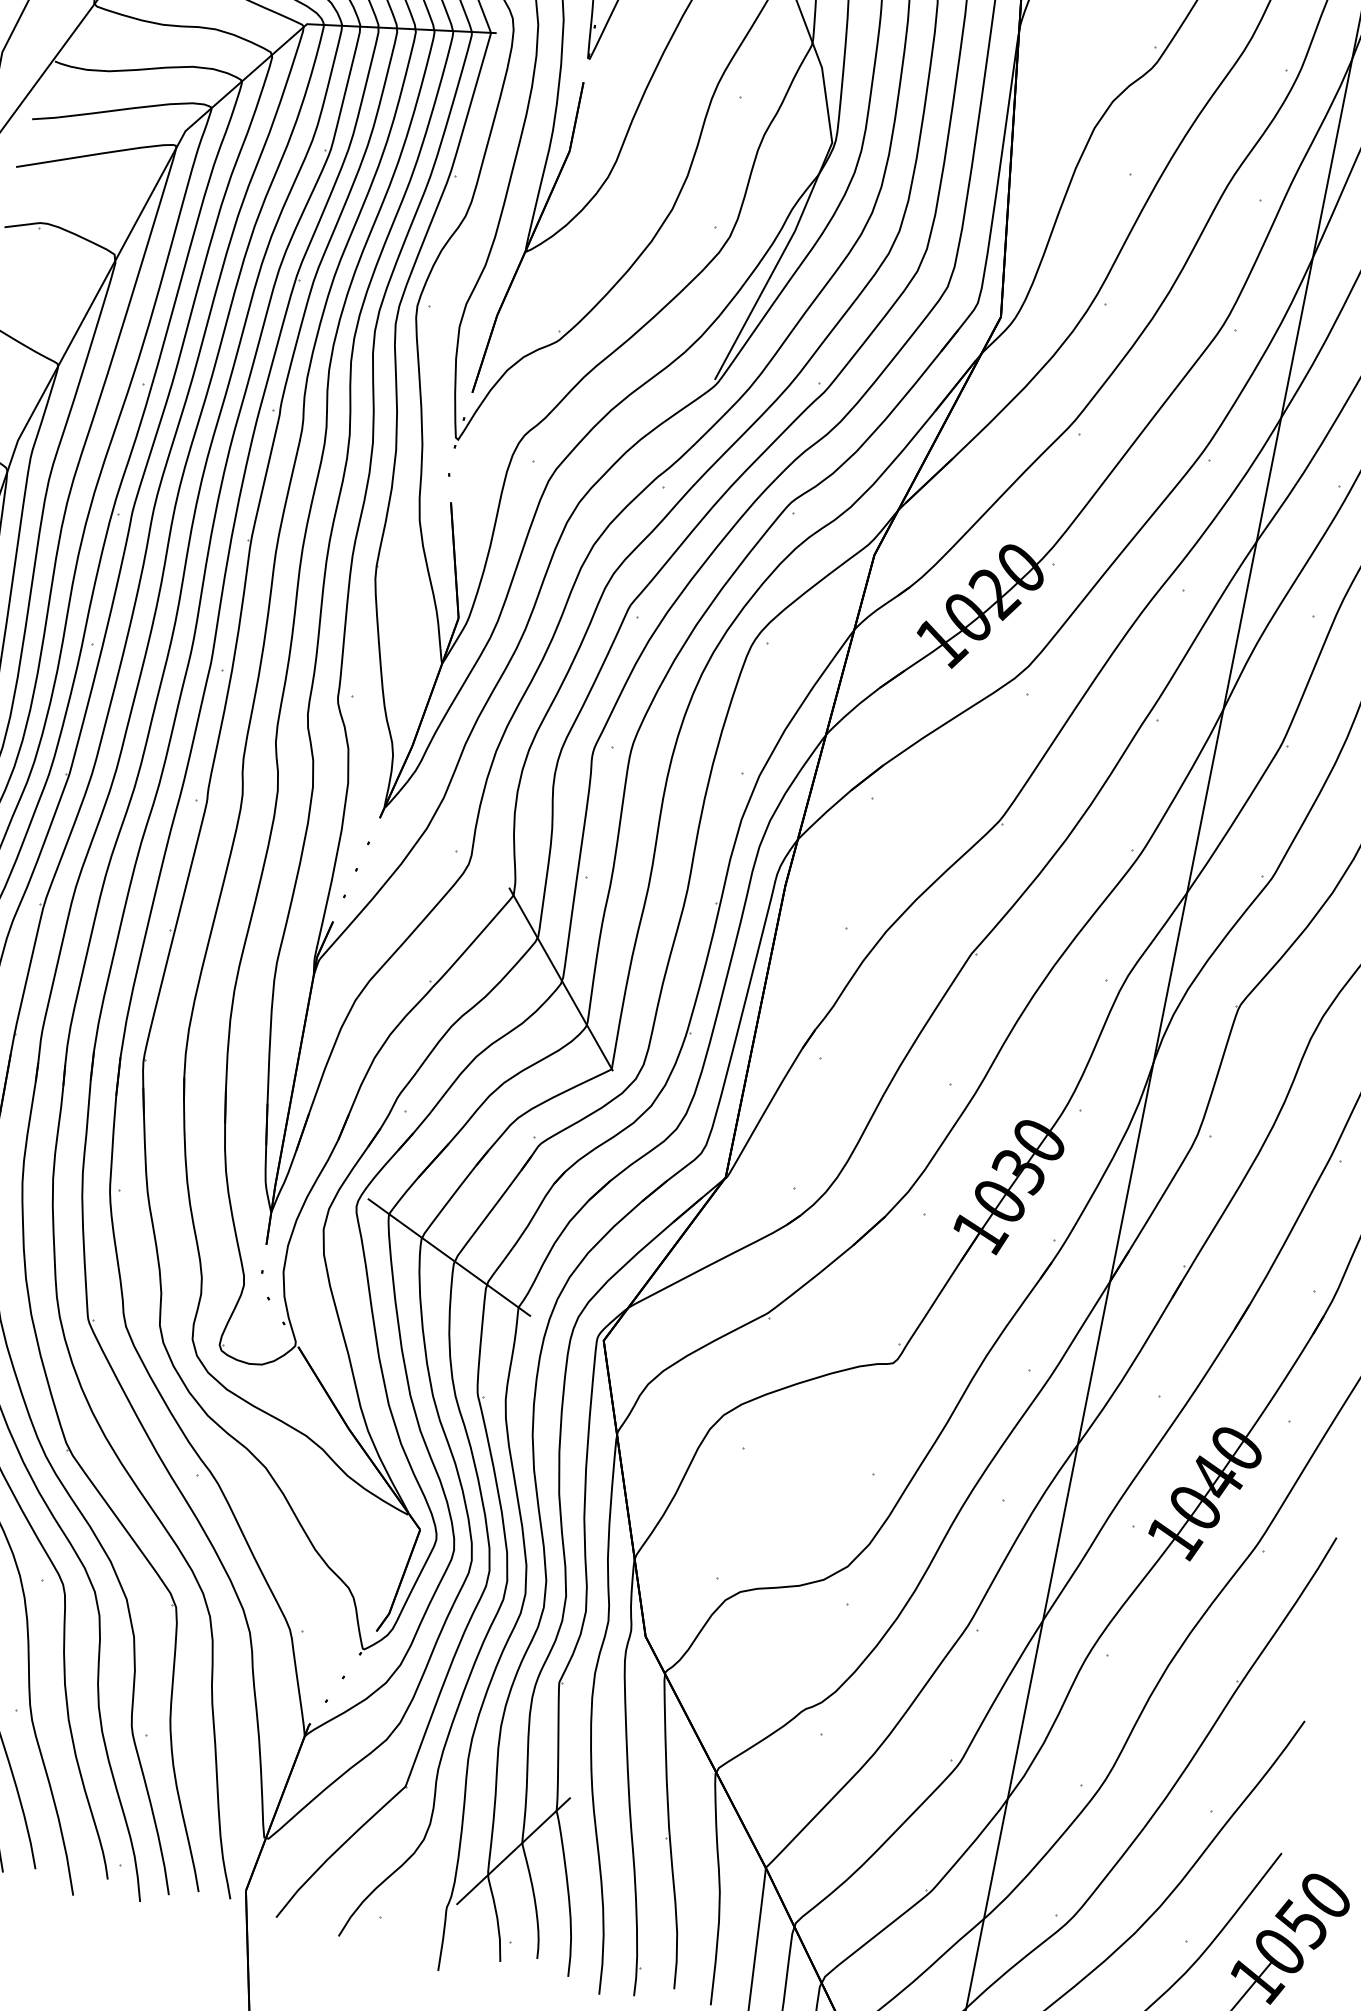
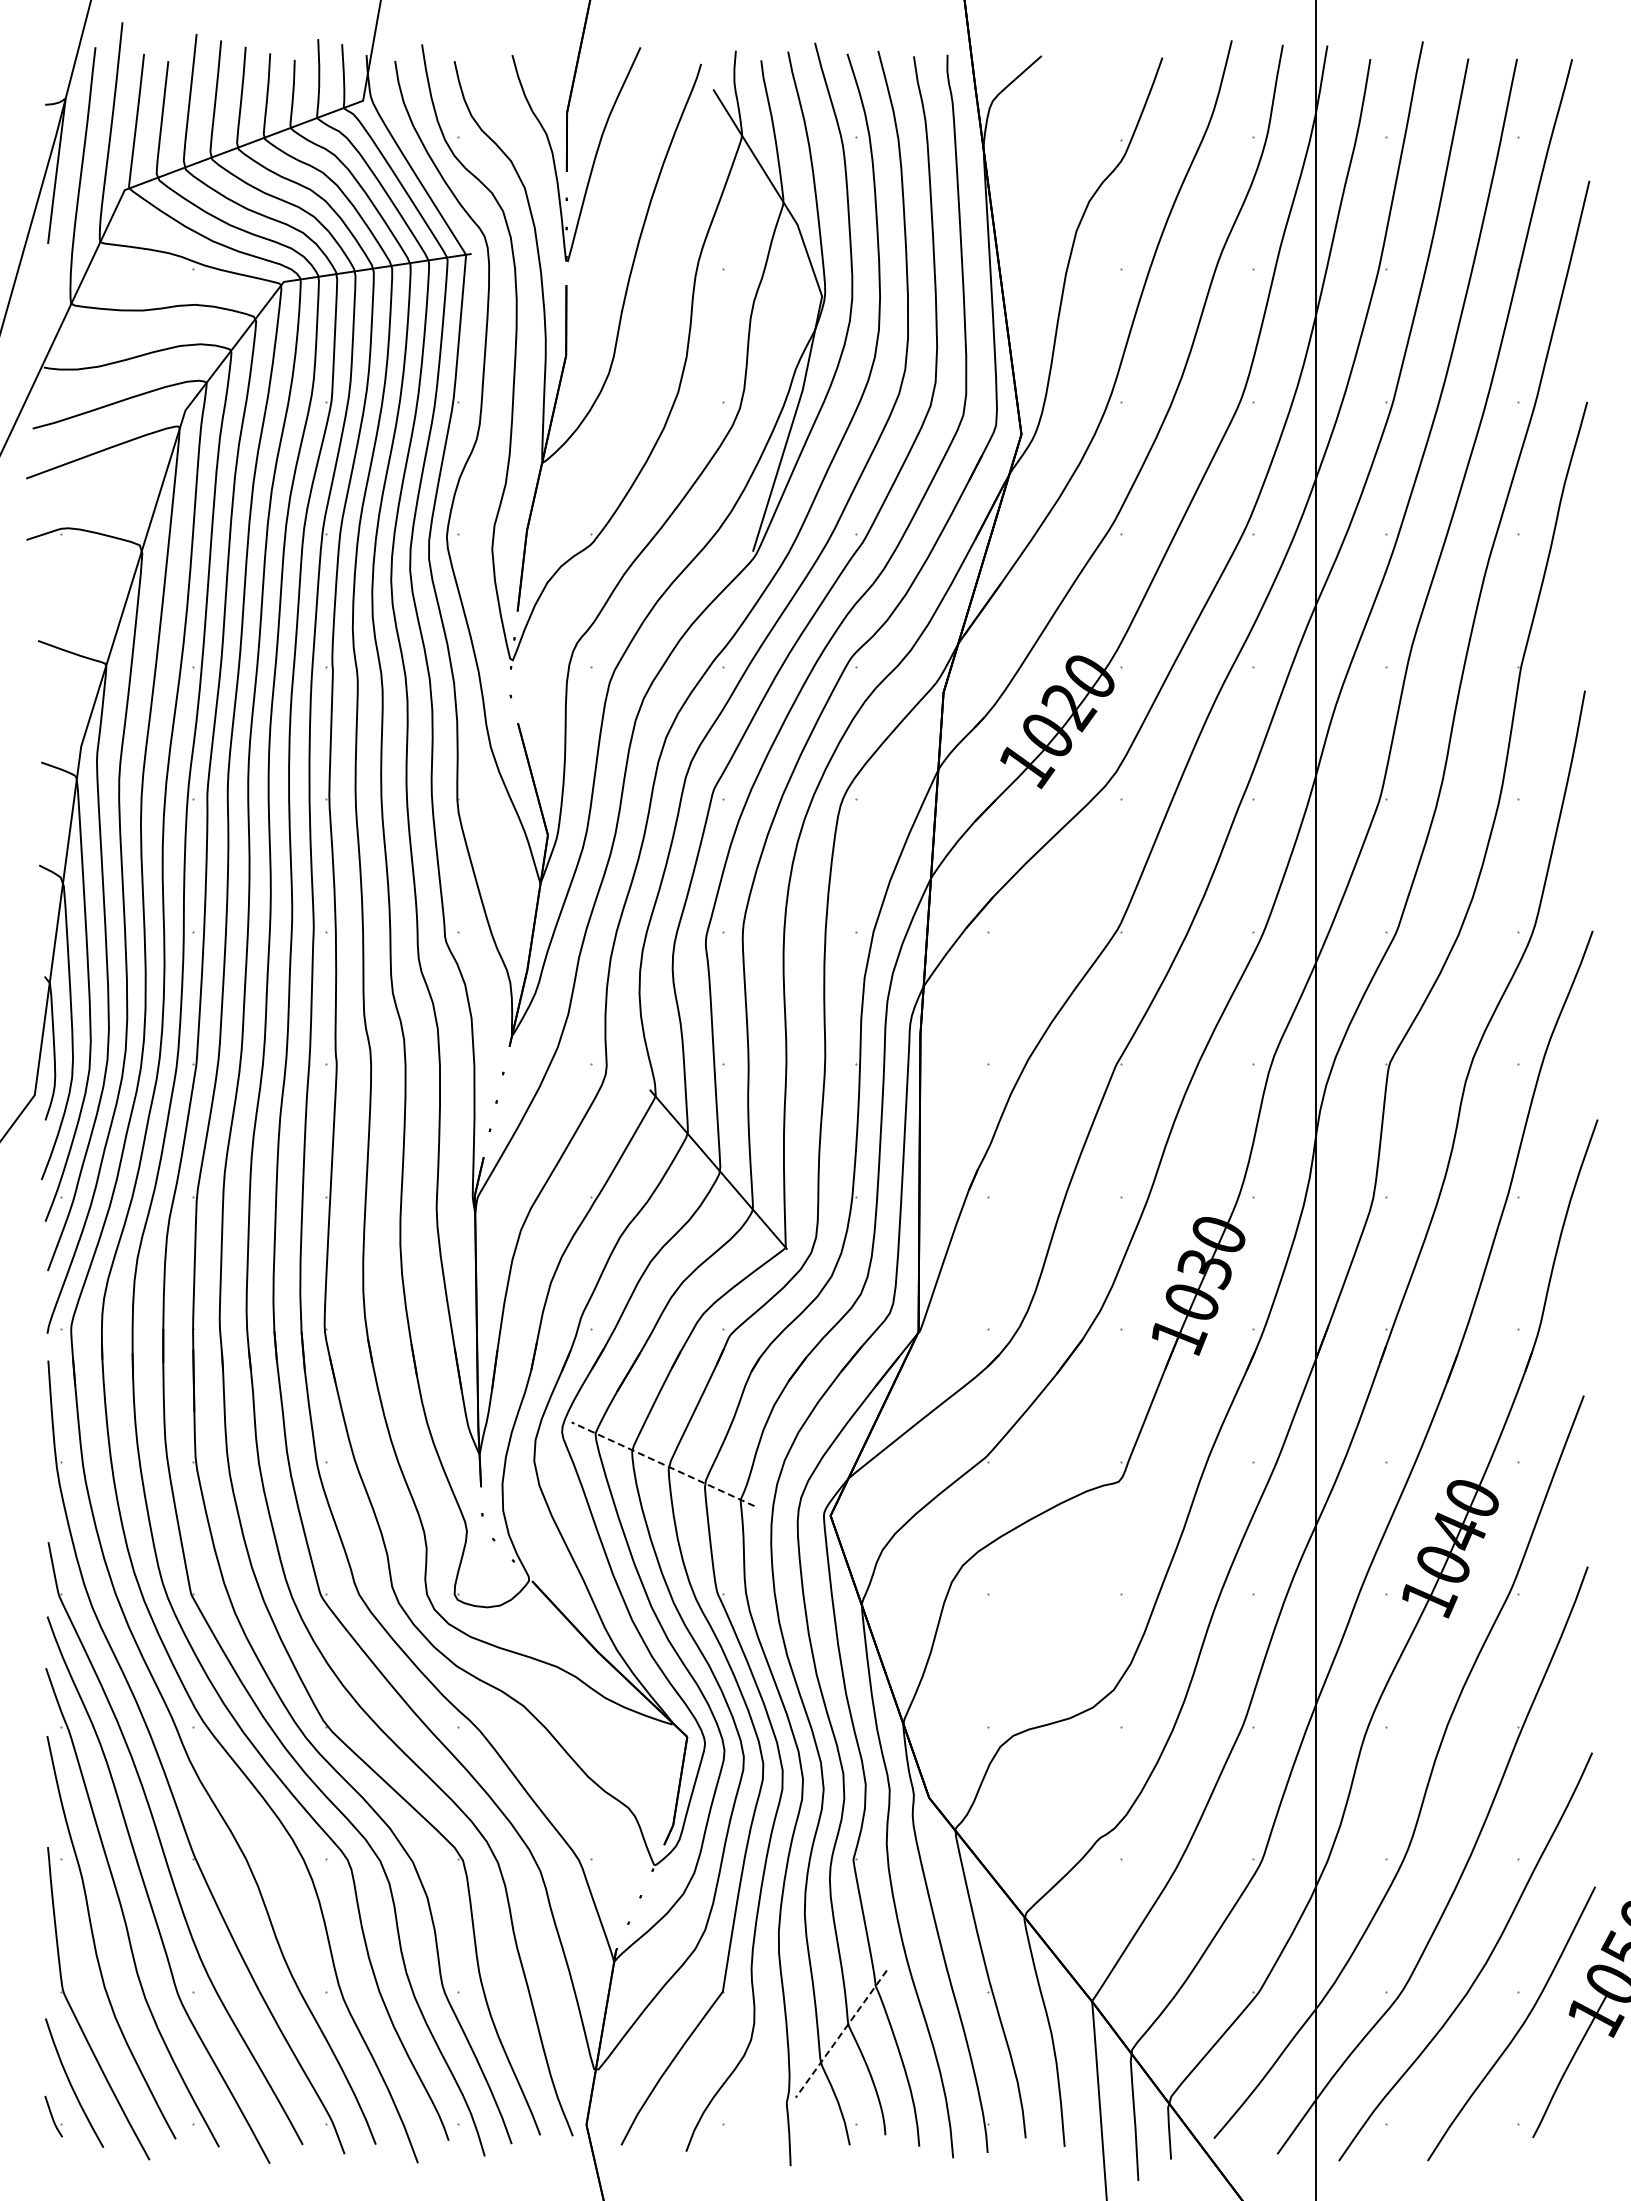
line: (449, 1257) -> (663, 1464), solid -> dashed
line: (513, 1851) -> (841, 2034), solid -> dashed

